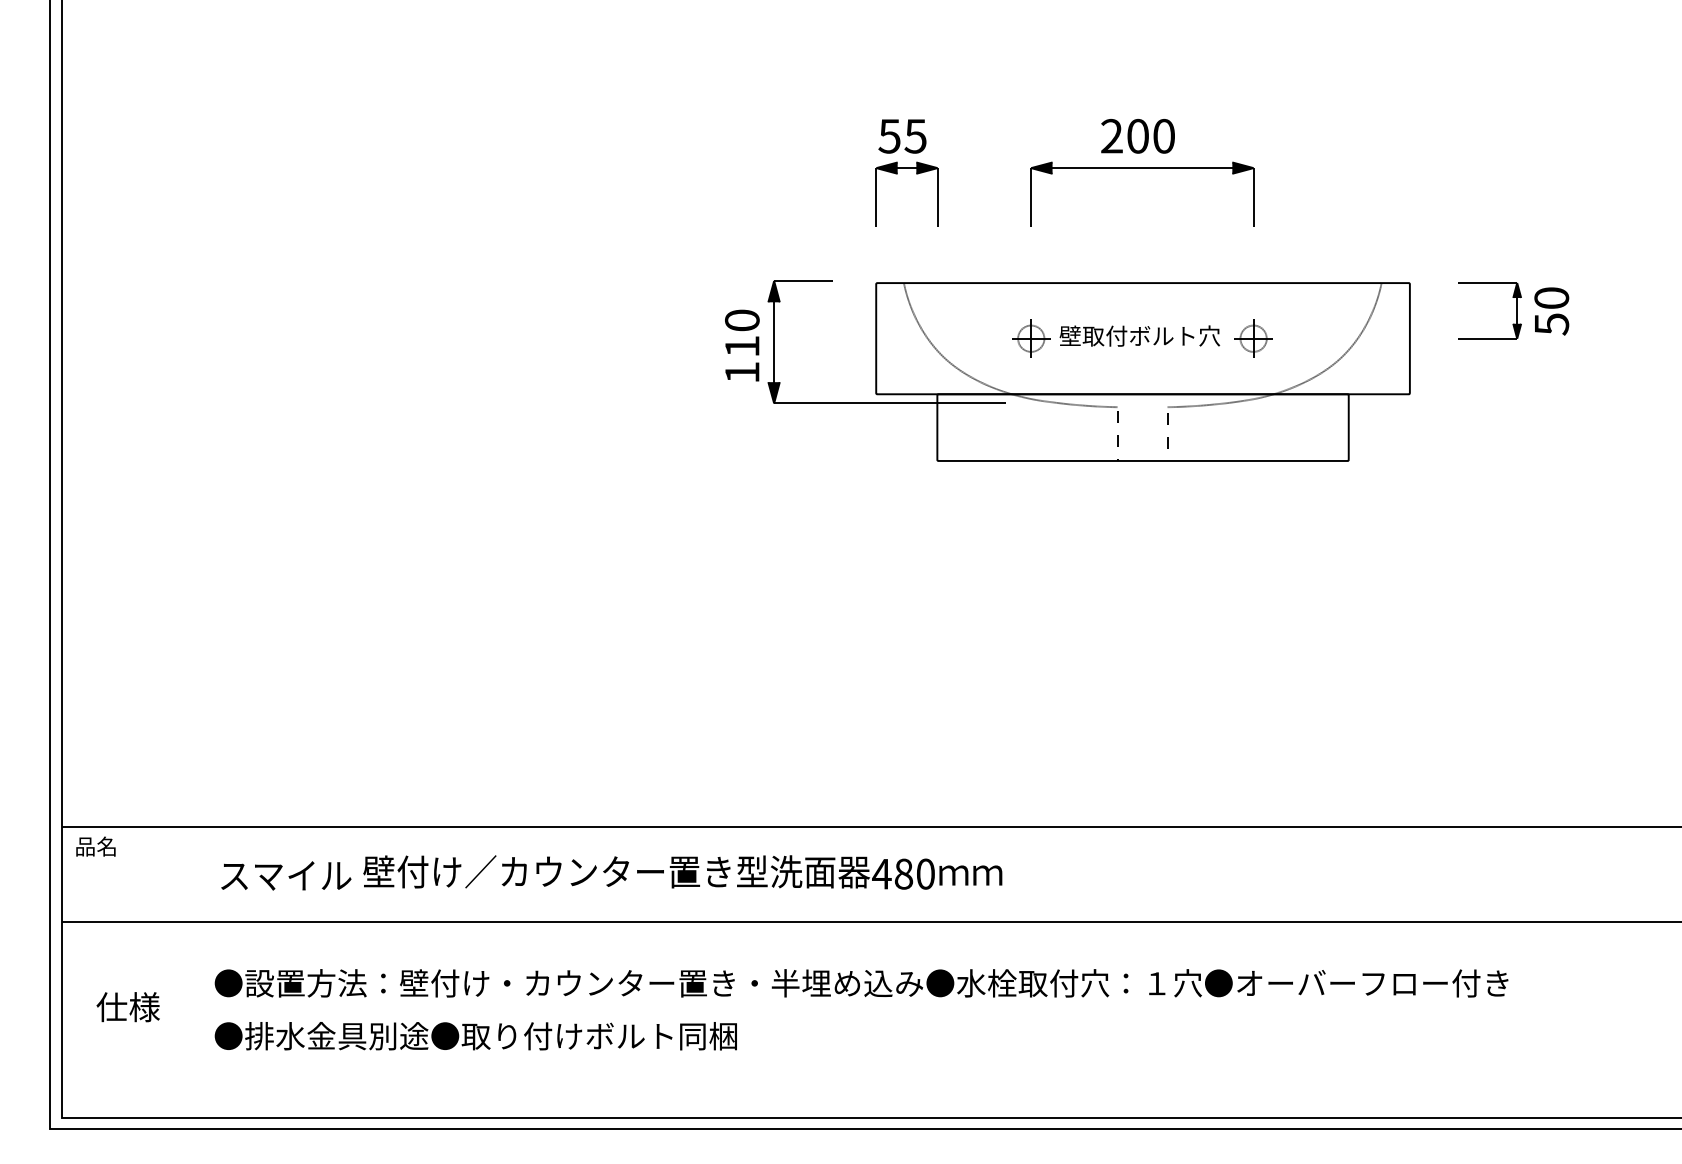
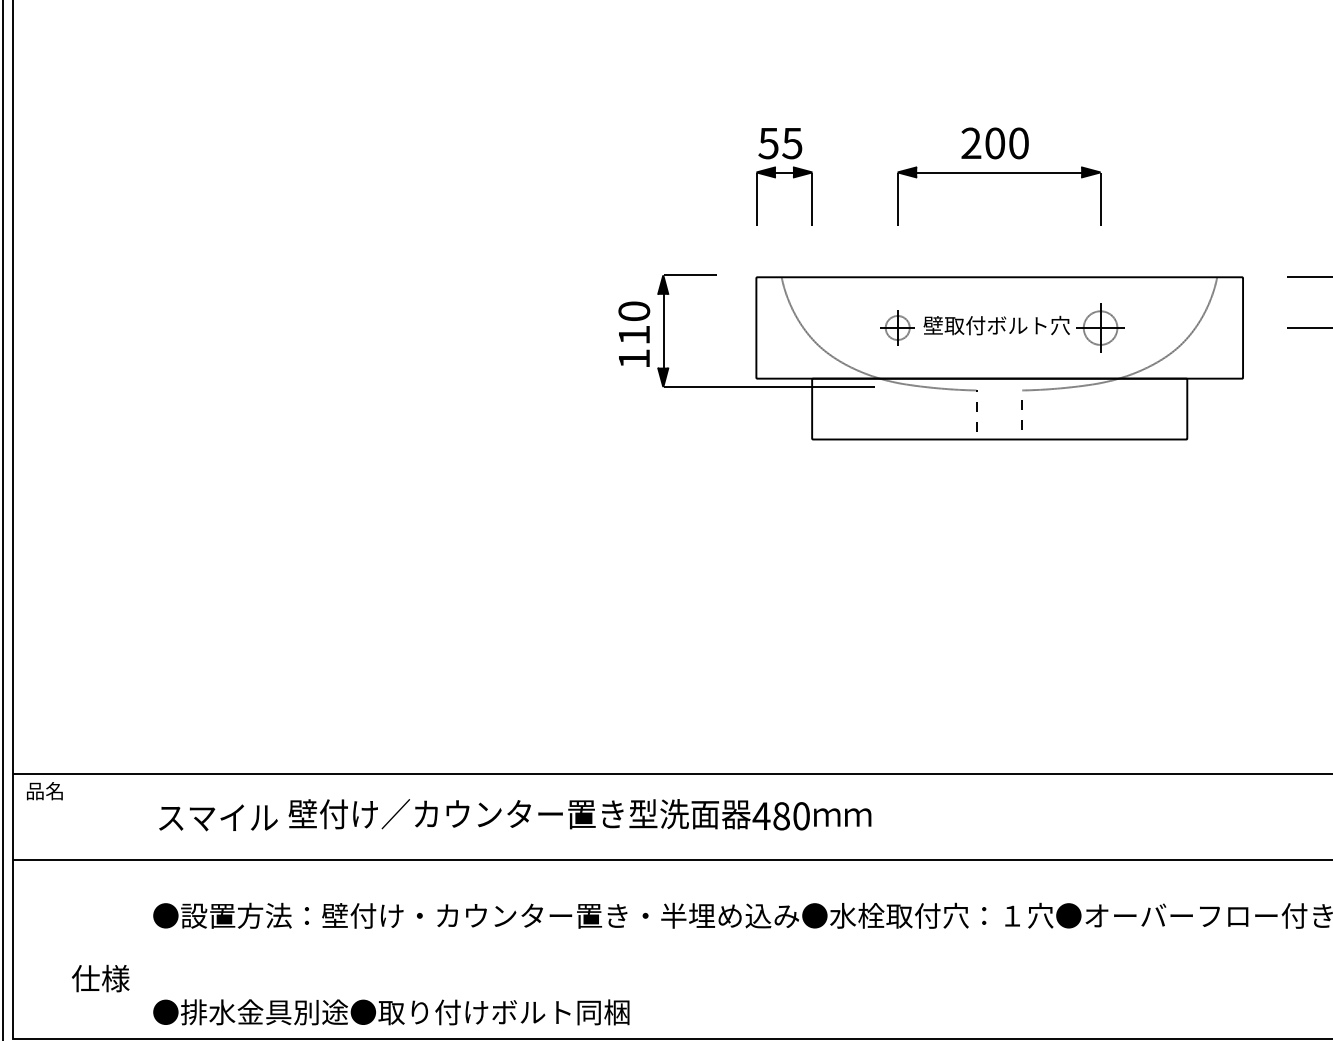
part: (1253, 338) -> (1100, 327), size x1.4
text: (127, 1007) -> (100, 978), moved
text: (475, 1036) -> (390, 1012), moved

